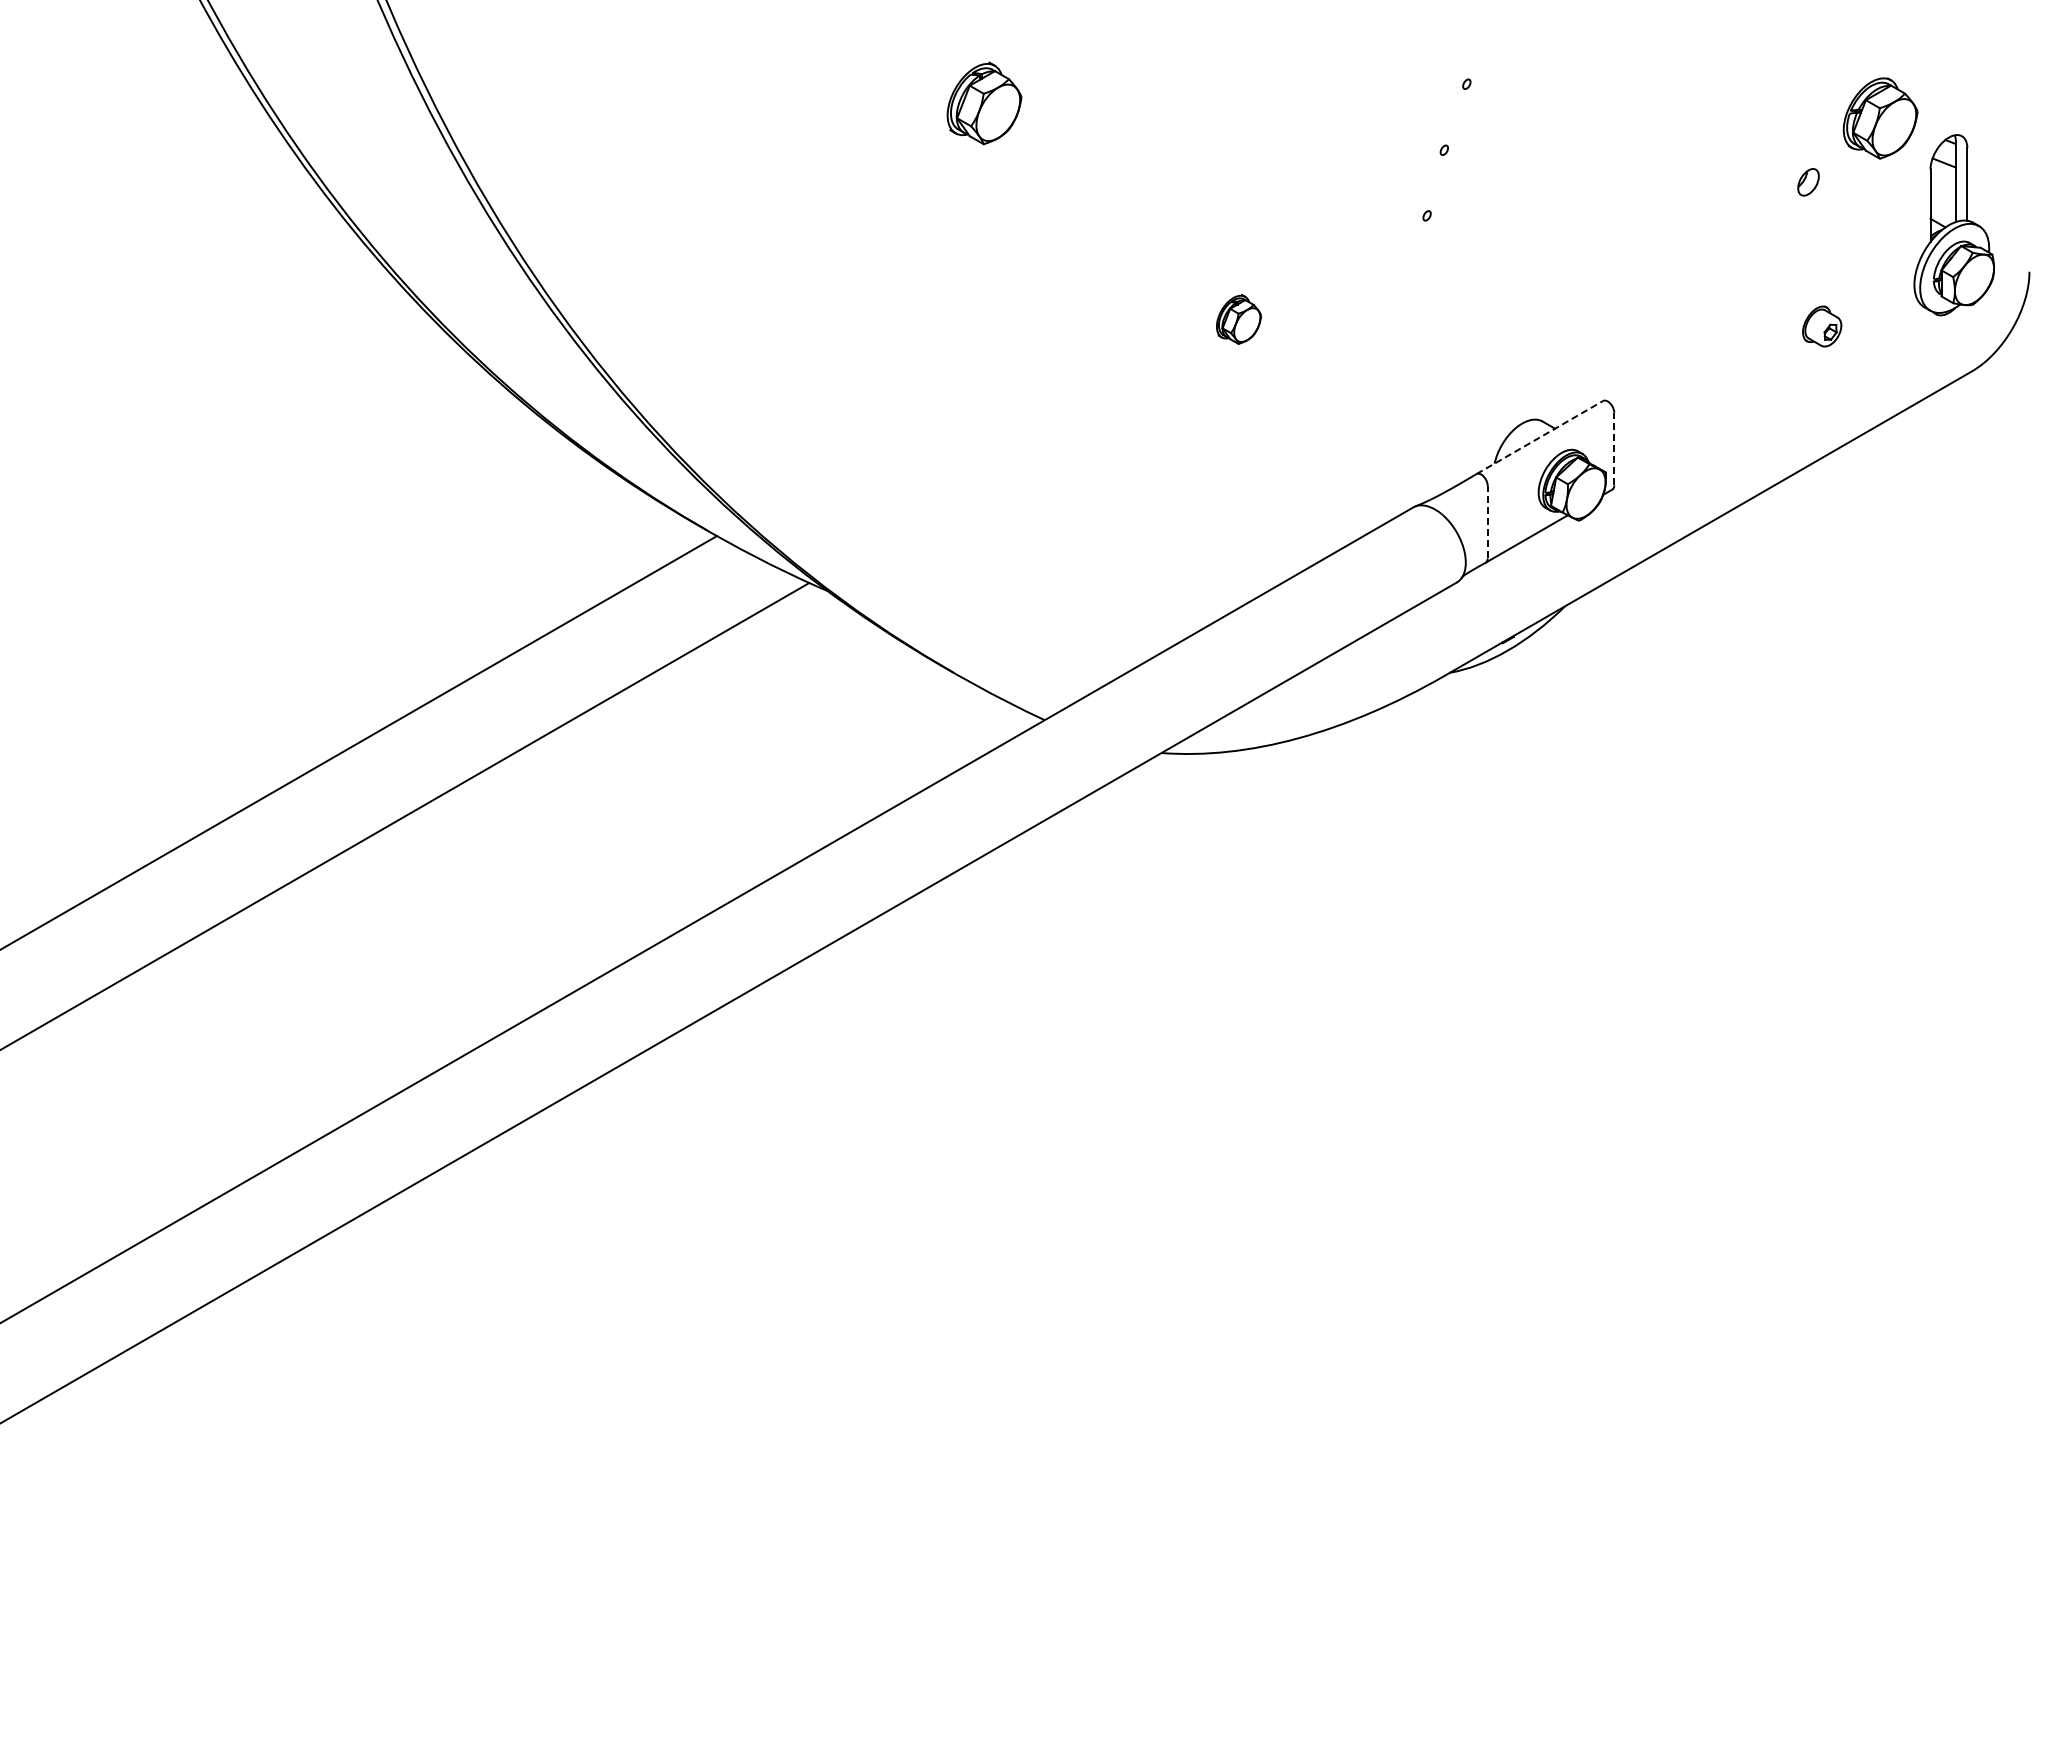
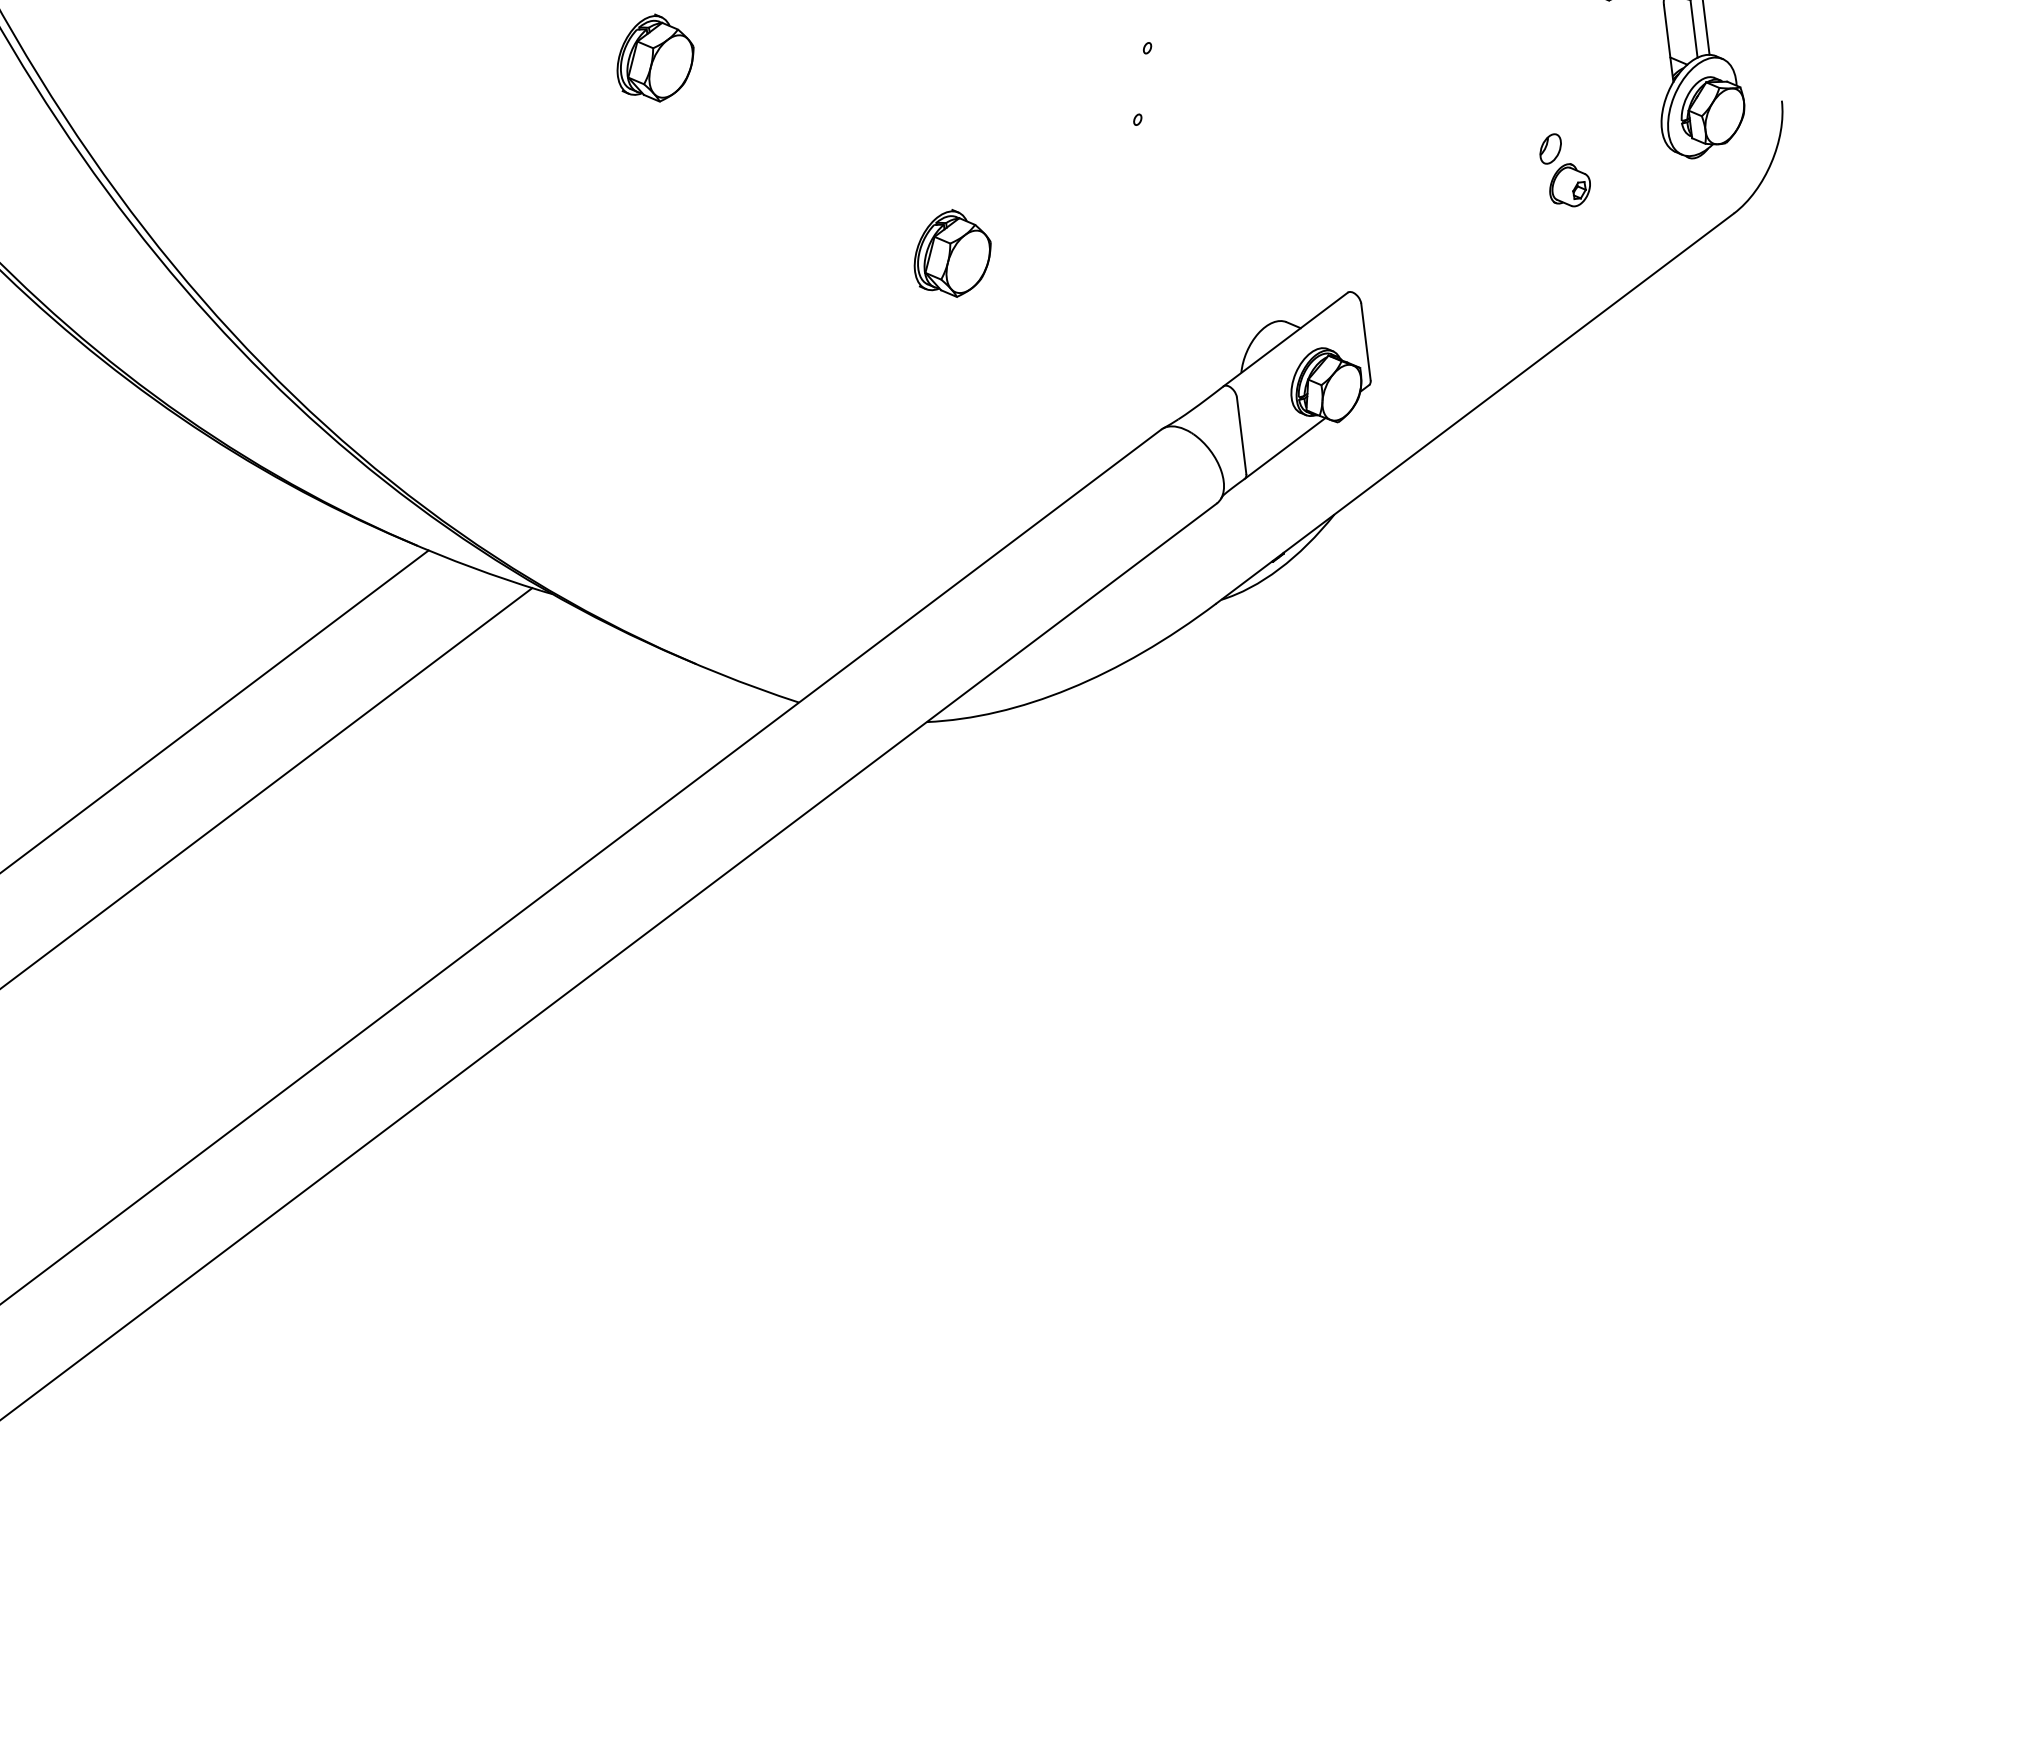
part: (1808, 182) -> (1550, 149), moved
part: (1238, 319) -> (951, 253), size x1.67
line: (1540, 437) -> (1286, 339), dashed -> solid
line: (1614, 448) -> (1366, 341), dashed -> solid
line: (1487, 521) -> (1241, 435), dashed -> solid

